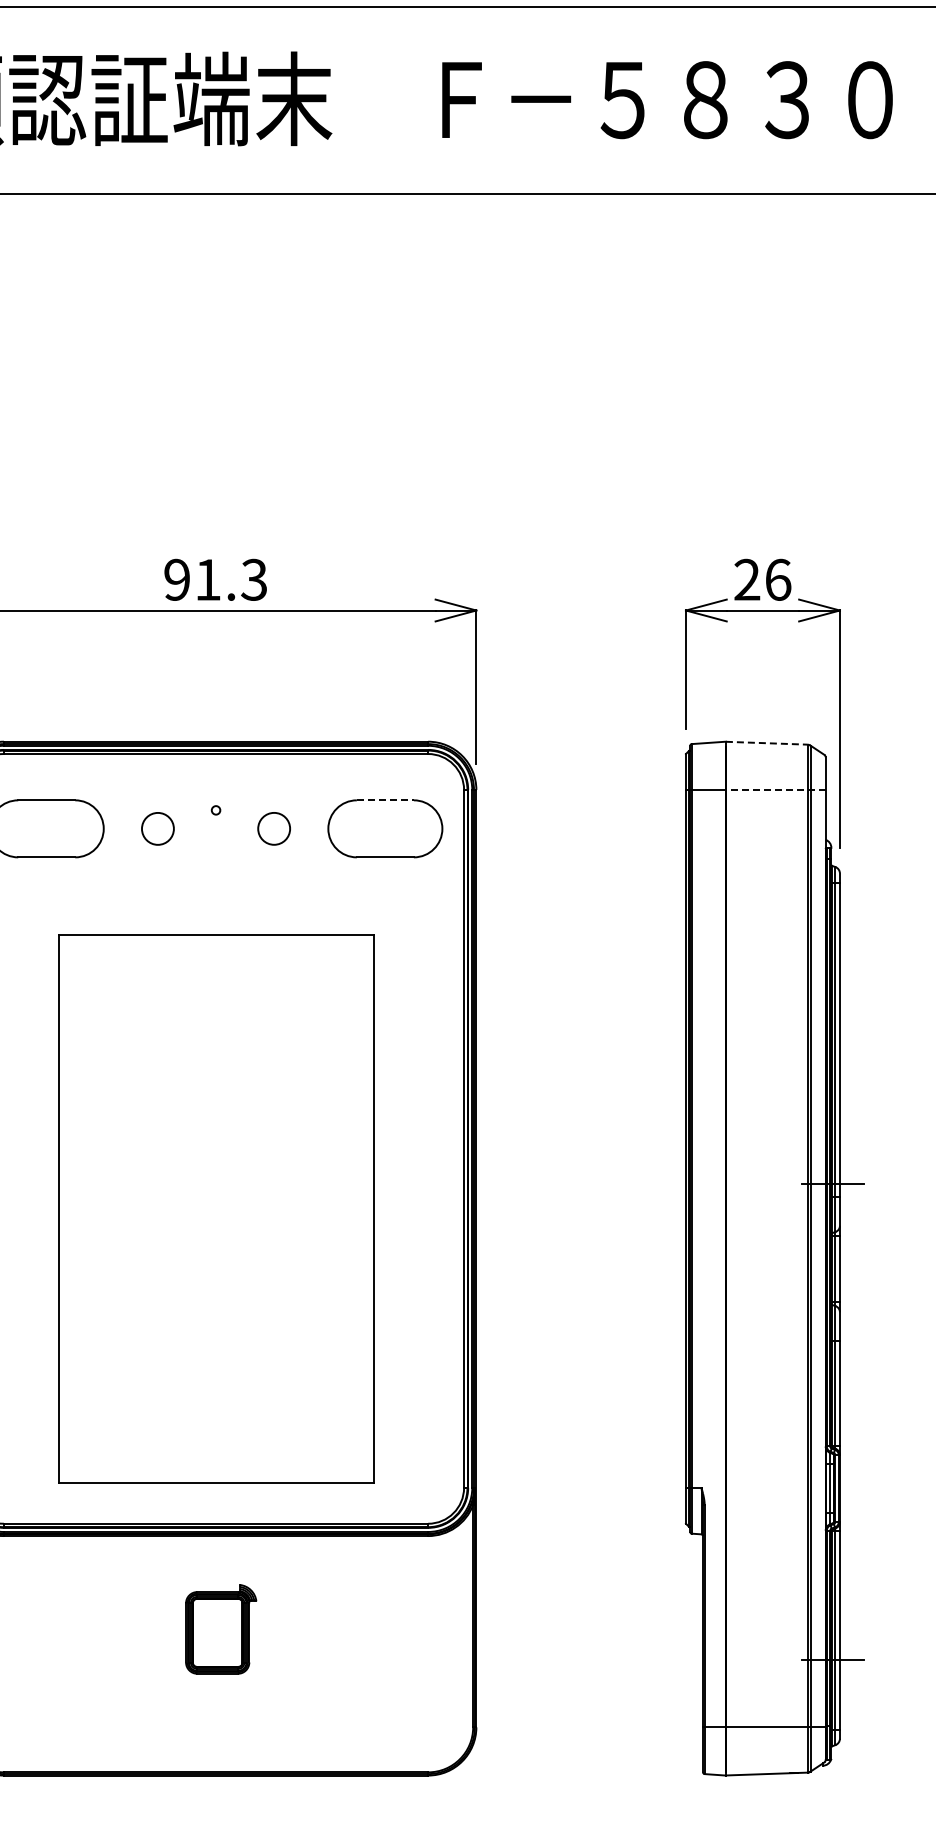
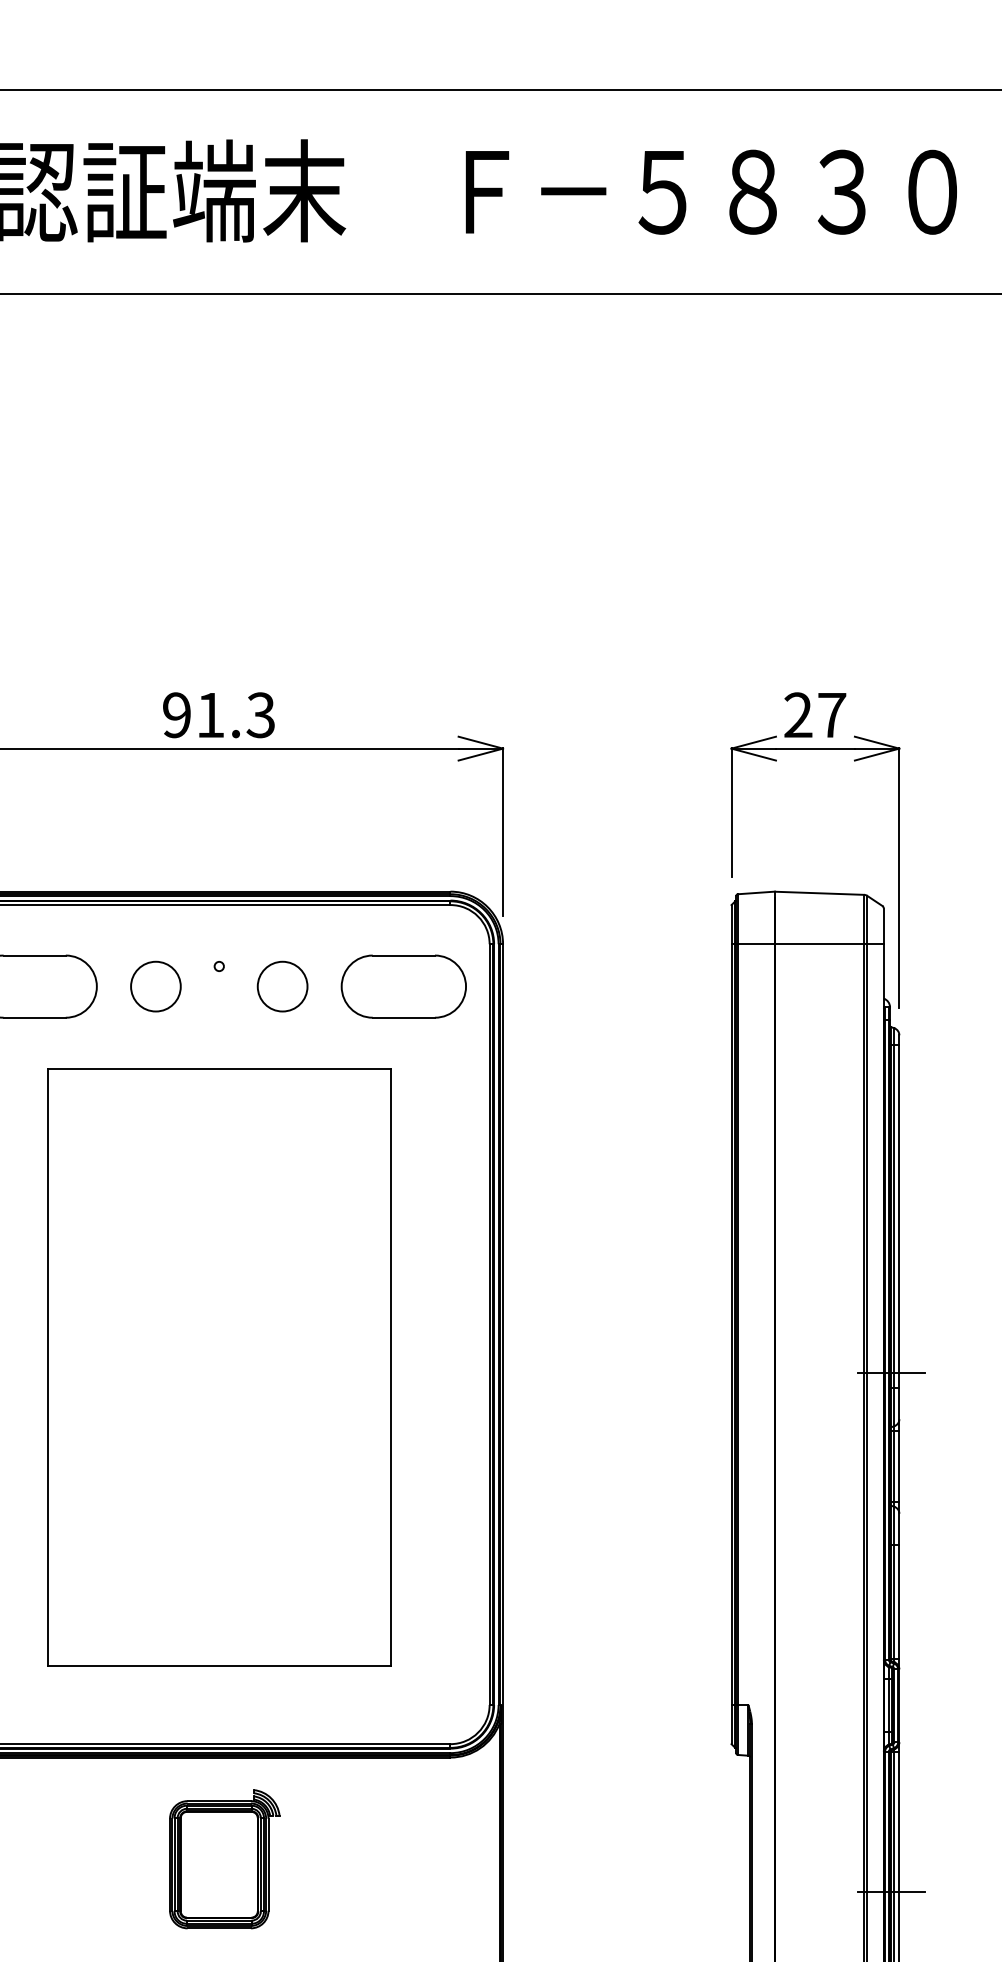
text: (778, 579) -> (832, 714), 26 -> 27
line: (766, 743) -> (819, 893), dashed -> solid
line: (775, 789) -> (829, 943), dashed -> solid
line: (385, 800) -> (403, 955), dashed -> solid
circle: (157, 828) -> (155, 986), size x1.43
circle: (273, 828) -> (281, 986), size x1.43
part: (216, 1208) -> (219, 1366), moved
part: (221, 1629) -> (225, 1859), size x1.43

